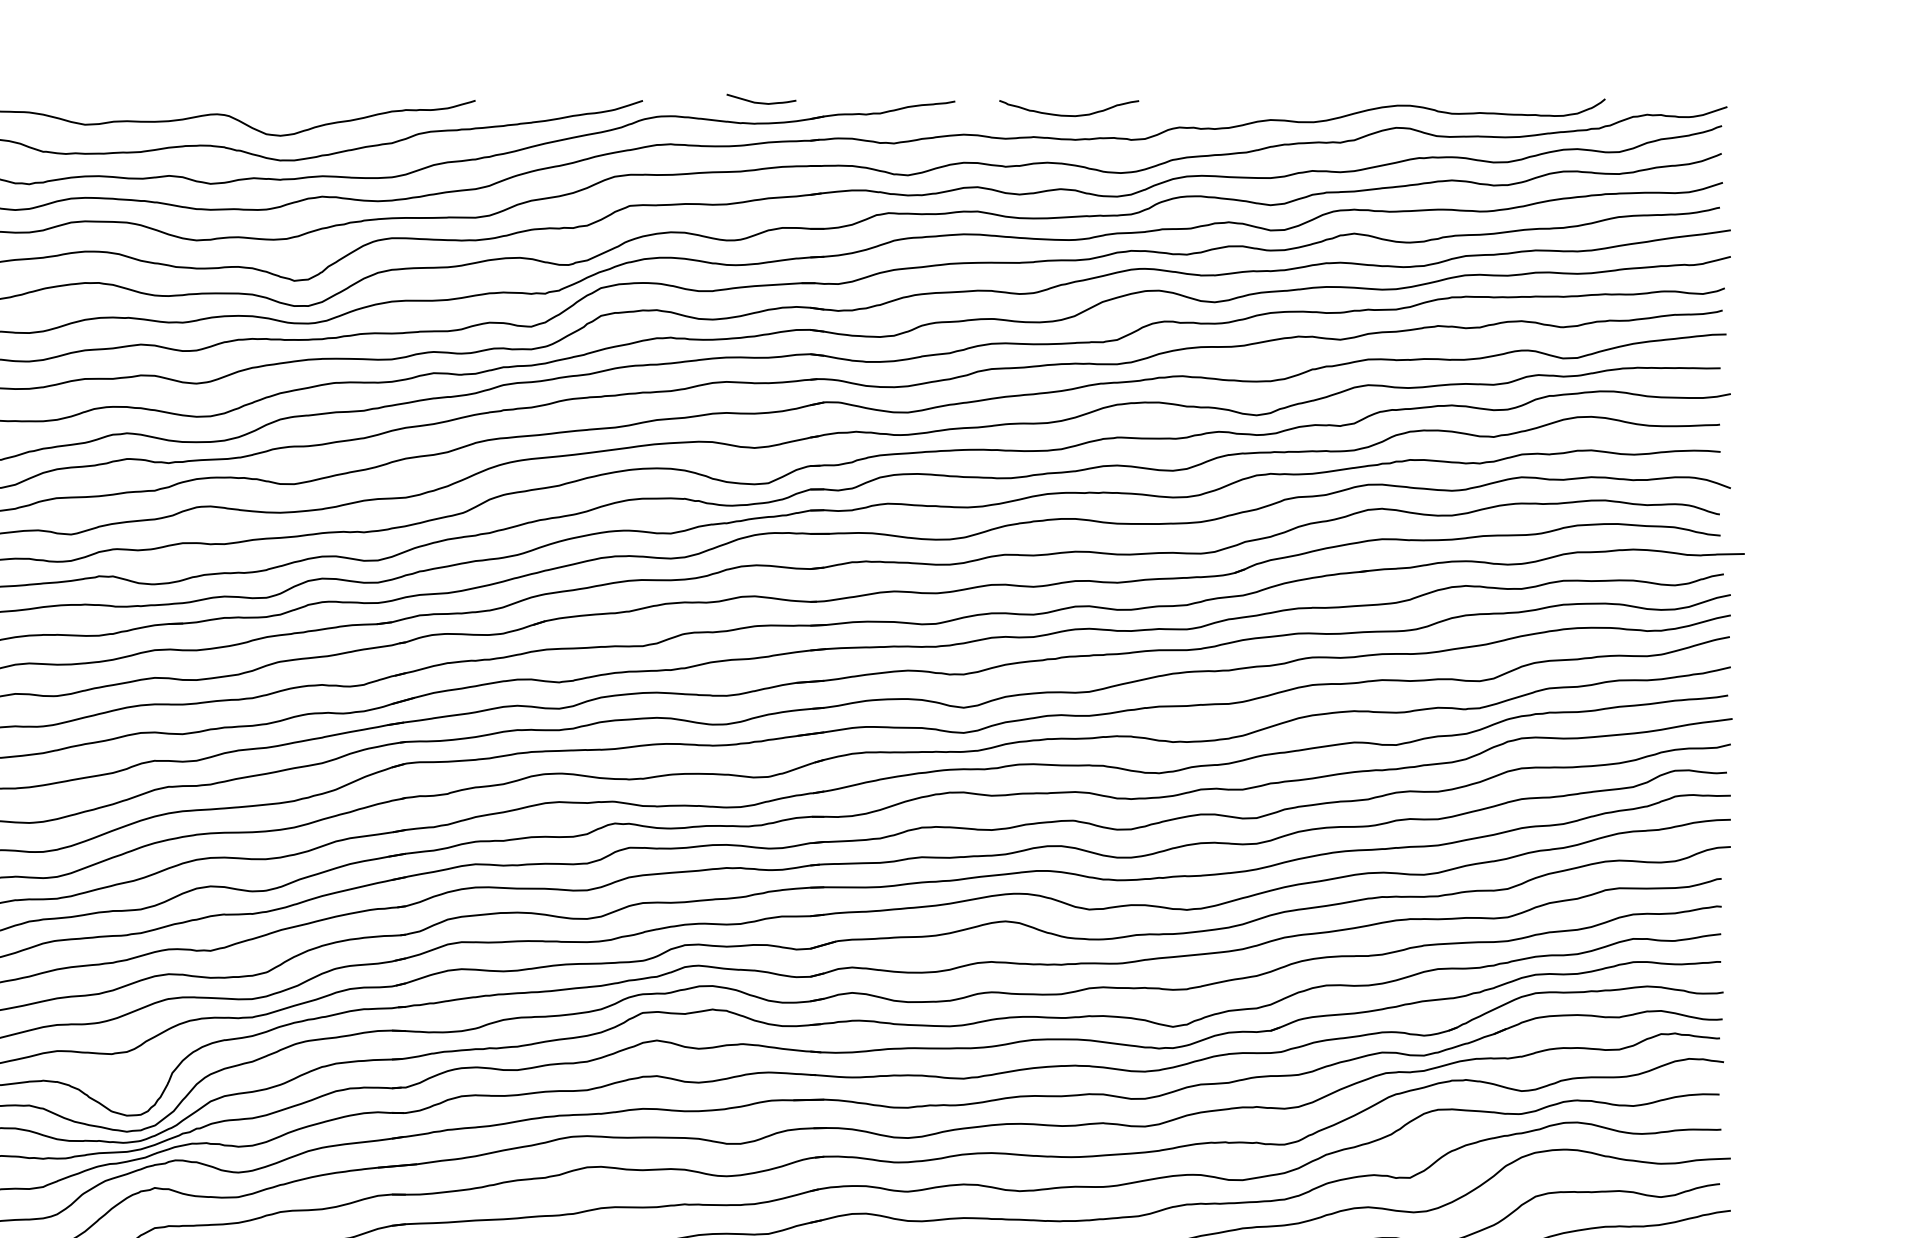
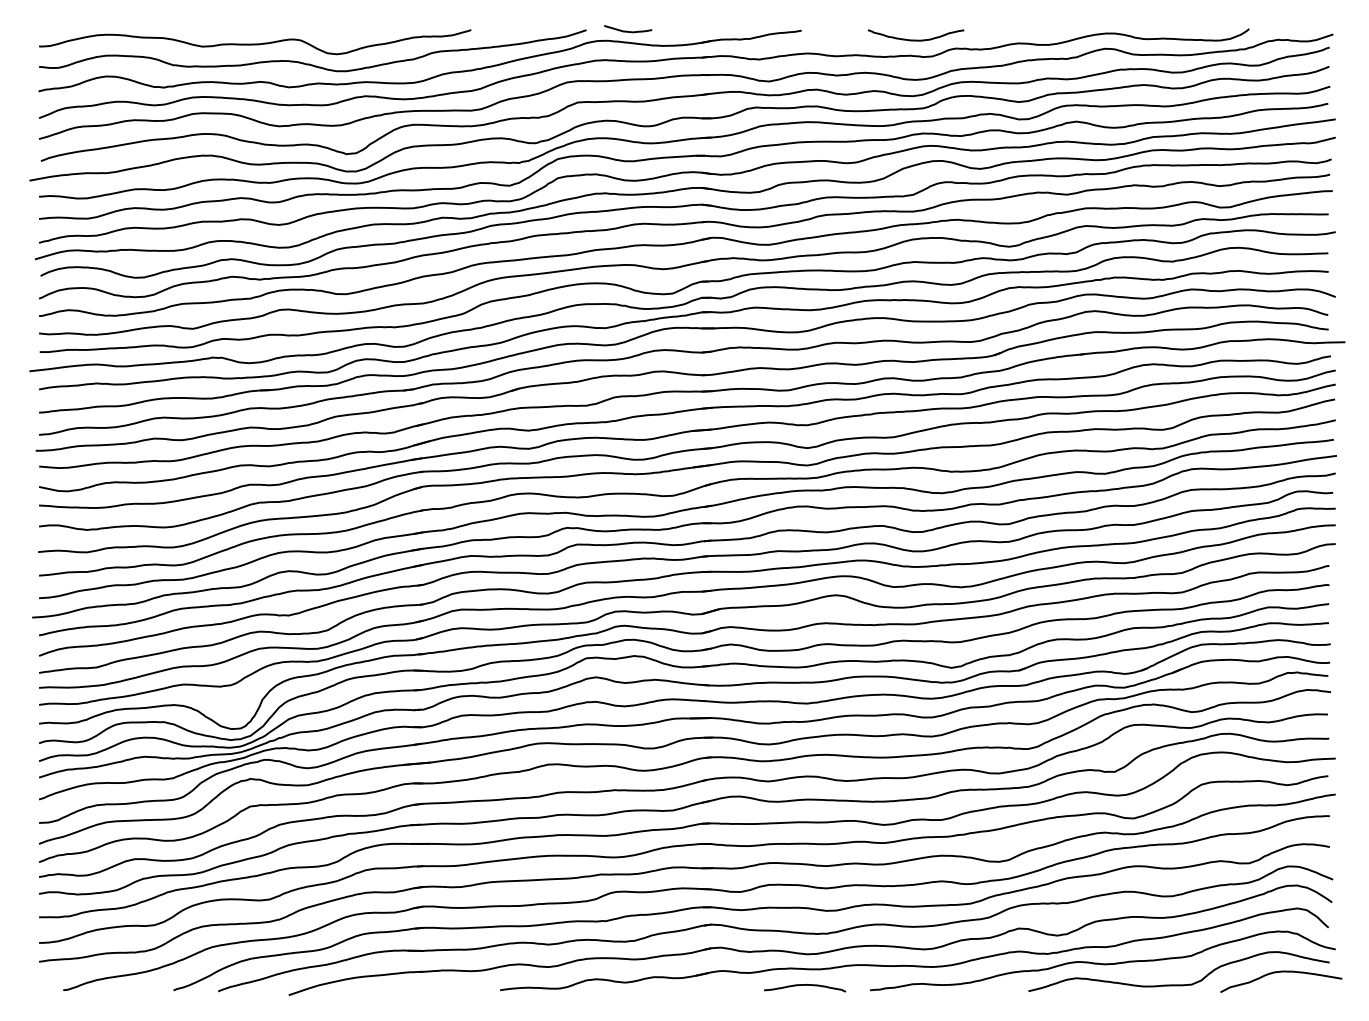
curve: (760, 101) -> (627, 30), moved
curve: (1068, 114) -> (915, 39), moved

